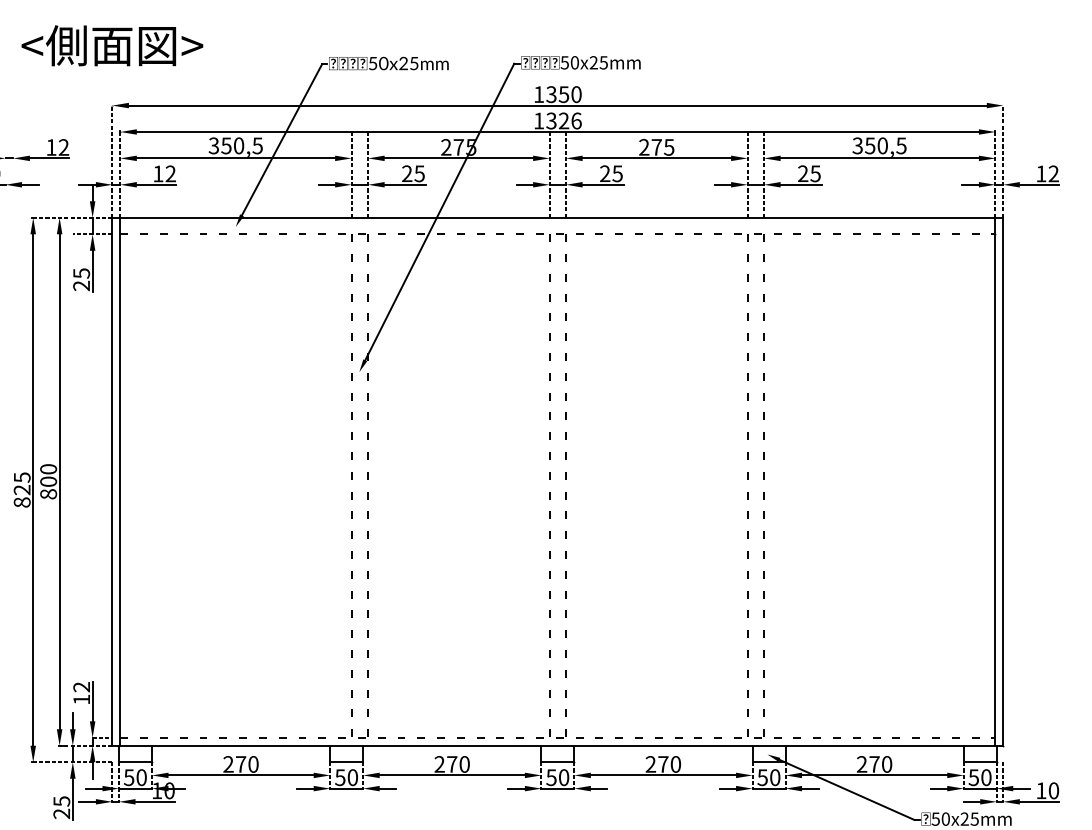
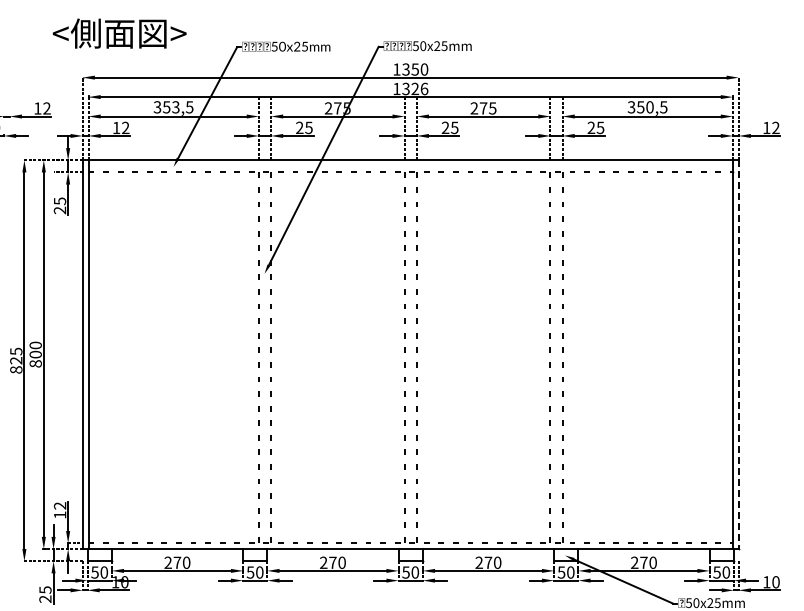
text: (112, 45) -> (119, 33), moved
text: (238, 146) -> (175, 107), 350,5 -> 353,5
line: (1002, 482) -> (738, 355), solid -> dashed

